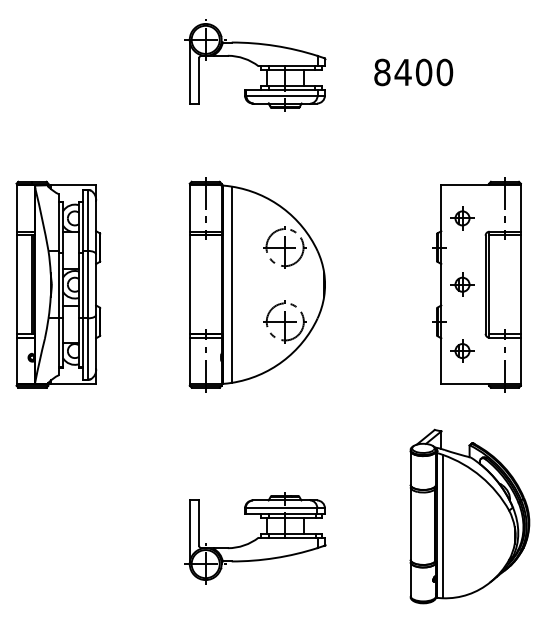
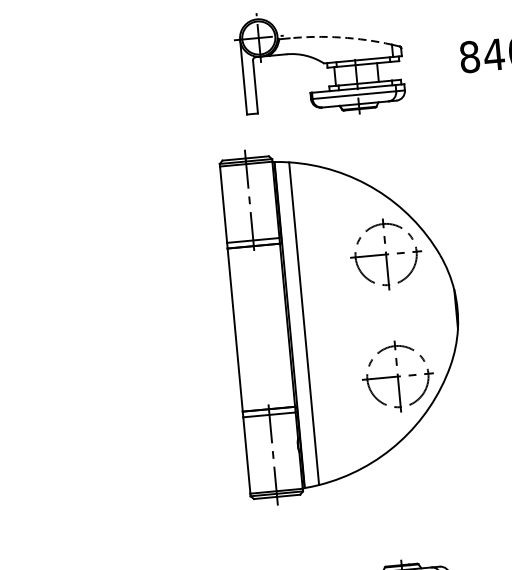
arc: (275, 45) -> (341, 37), solid -> dashed
part: (58, 284) -> (112, 341), removed
part: (256, 284) -> (345, 319), size x1.4

